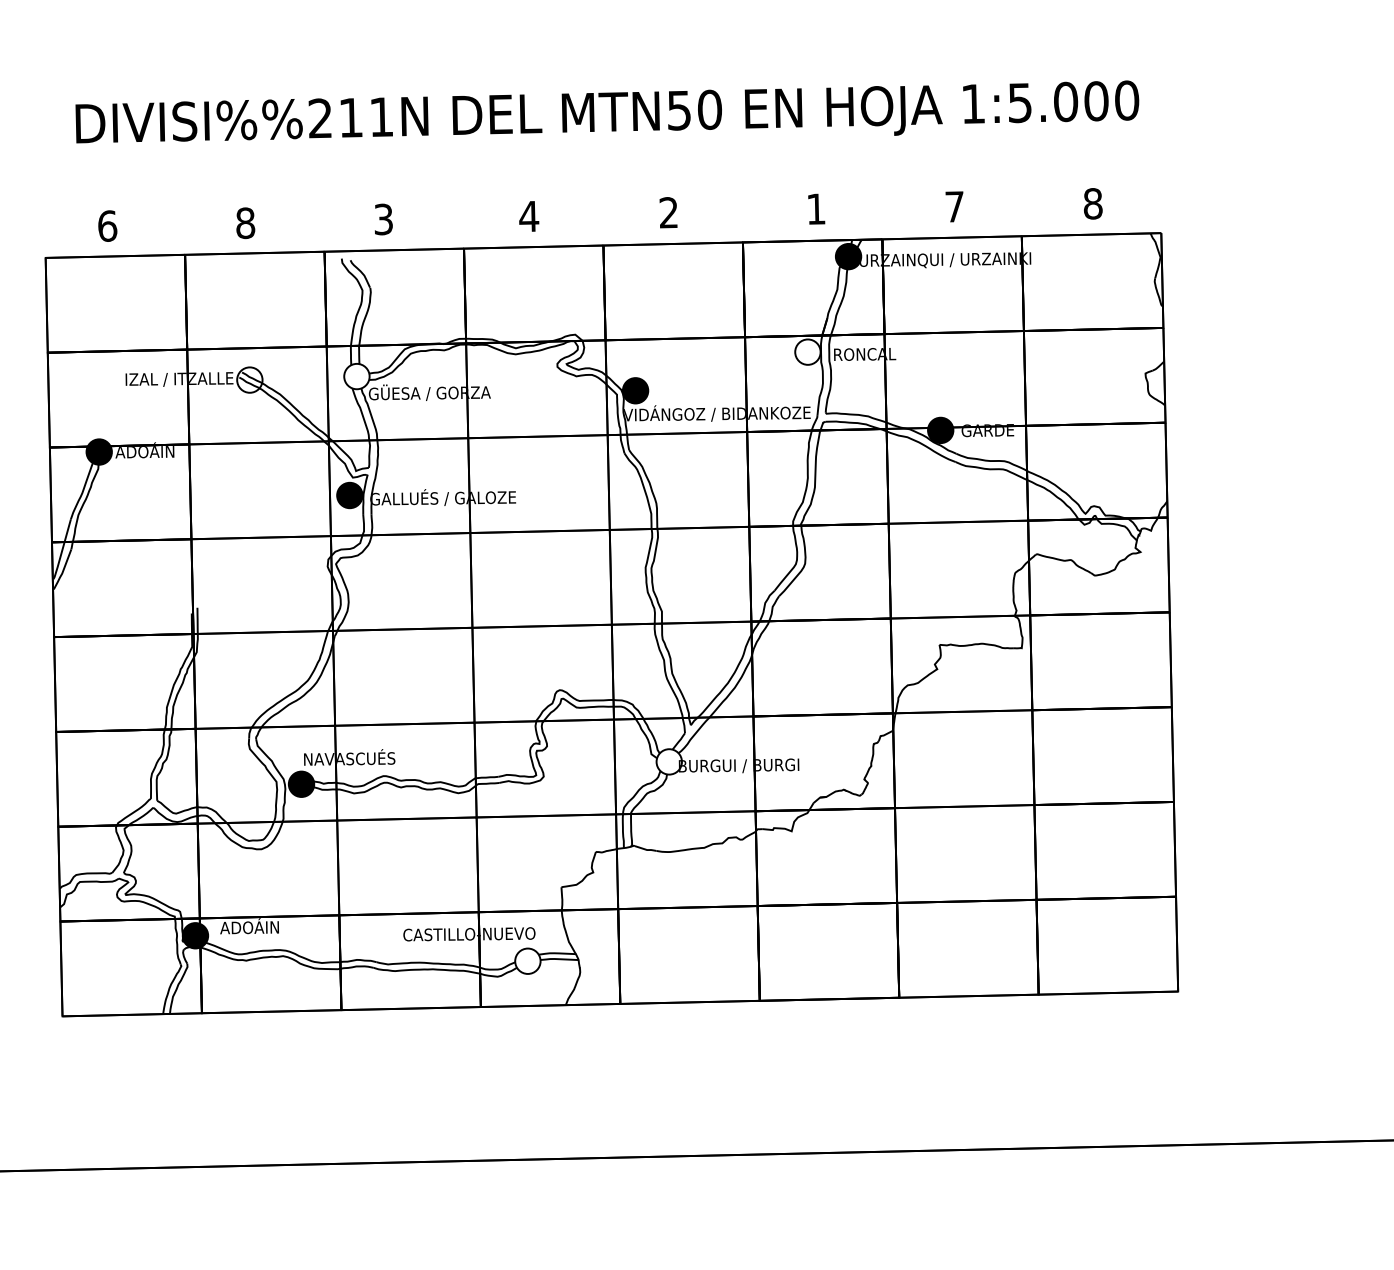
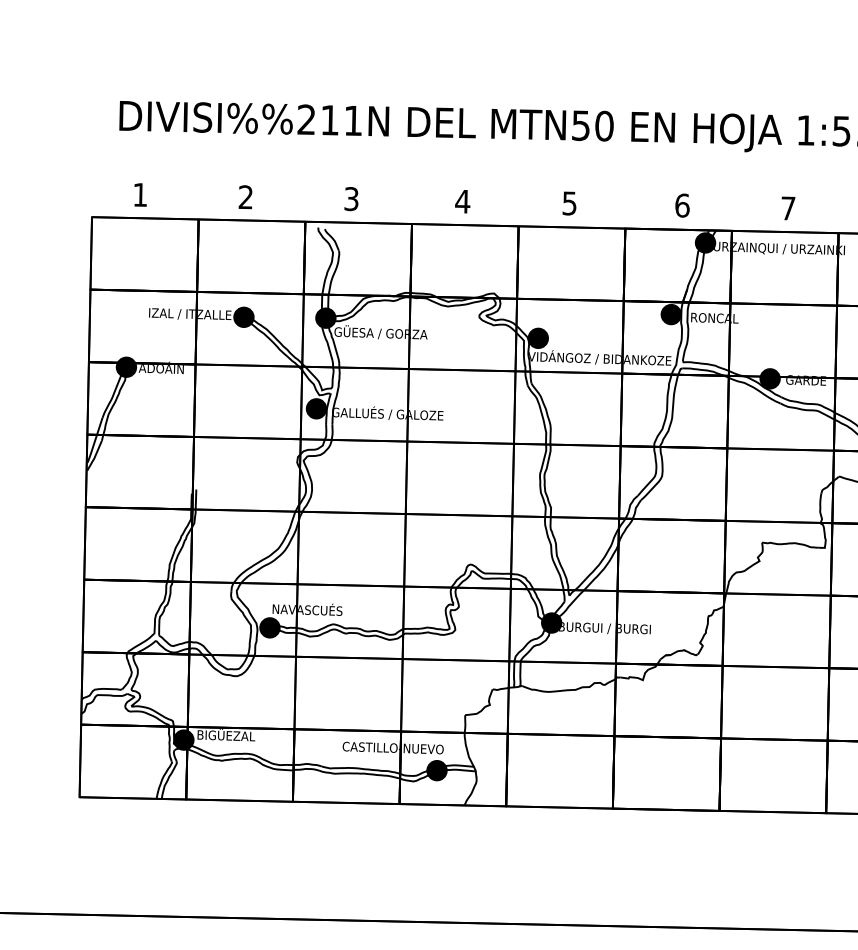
text: (816, 208) -> (682, 205), 1 -> 6
text: (668, 212) -> (569, 203), 2 -> 5
text: (245, 223) -> (245, 197), 8 -> 2
text: (107, 225) -> (140, 194), 6 -> 1
fill: (807, 351) -> (670, 314), added
fill: (356, 376) -> (325, 318), added
fill: (249, 379) -> (243, 316), added
fill: (668, 761) -> (551, 622), added
text: (250, 926) -> (226, 734), ADOÁIN -> BIGÜEZAL
fill: (527, 960) -> (436, 770), added

